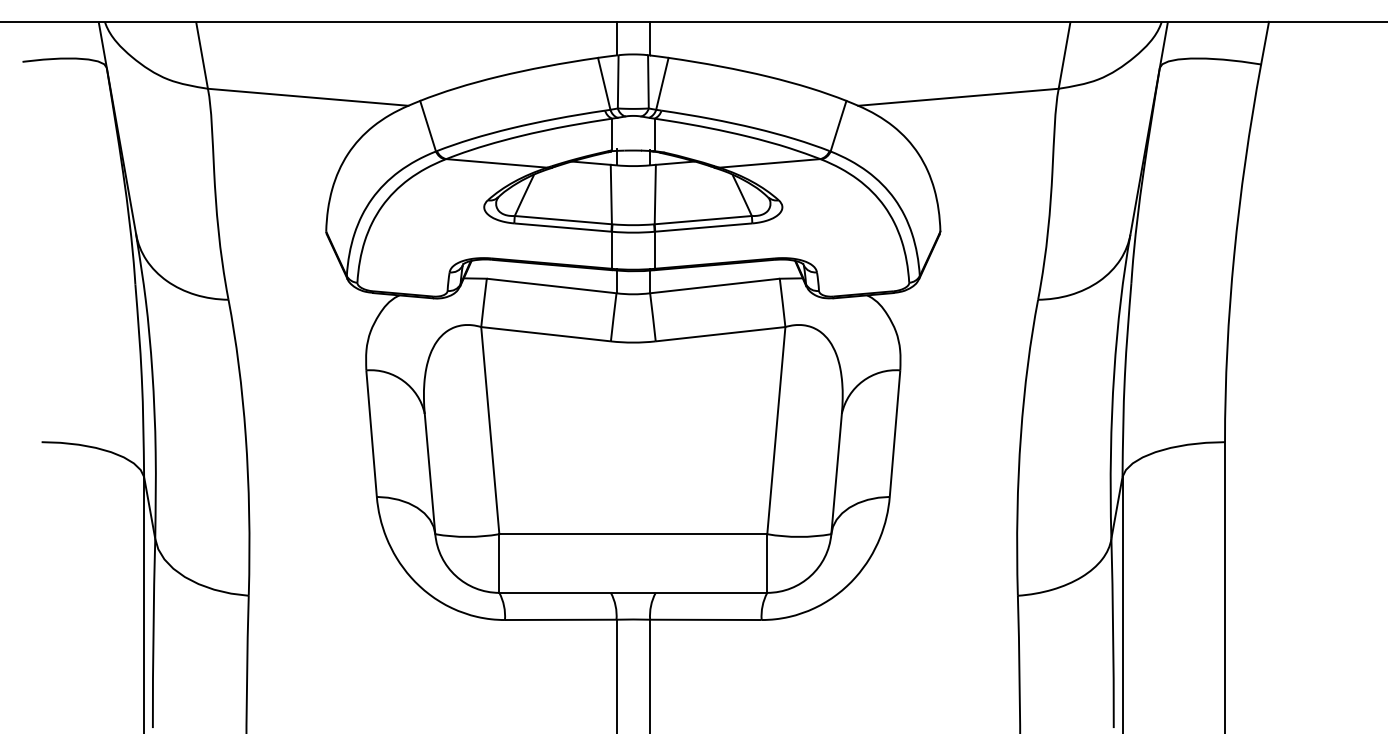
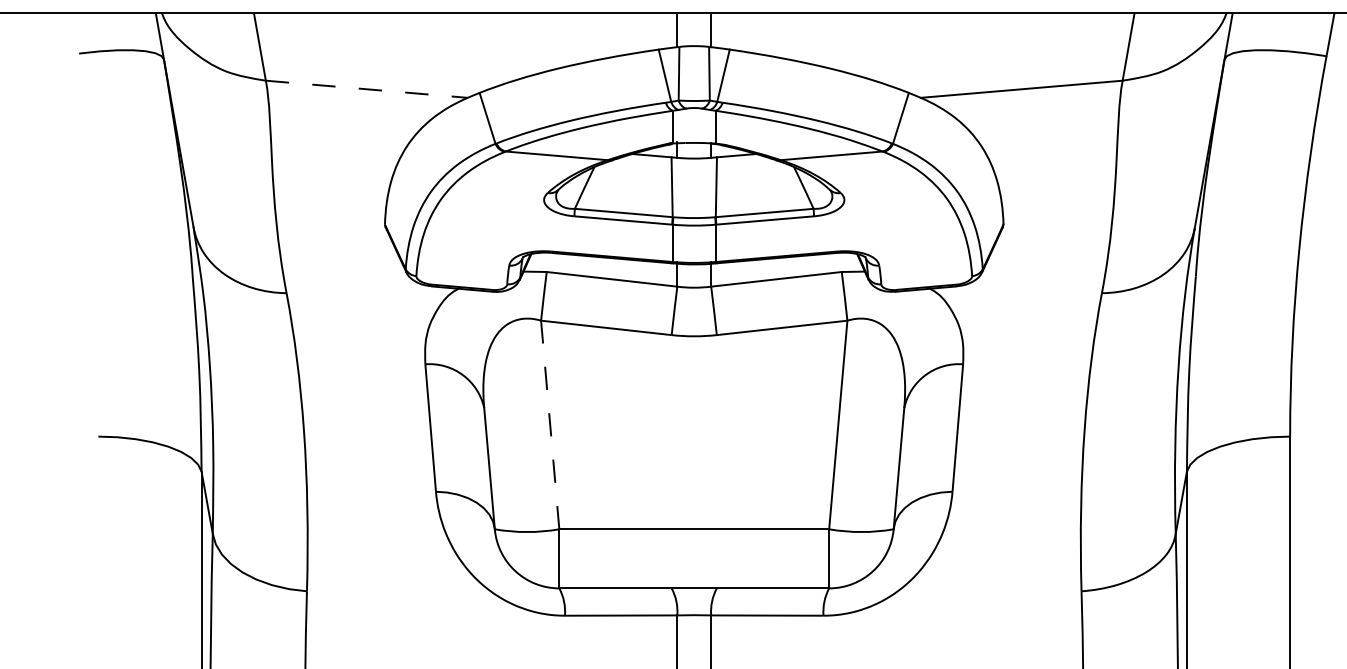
line: (308, 97) -> (367, 89), solid -> dashed
line: (490, 430) -> (550, 424), solid -> dashed

